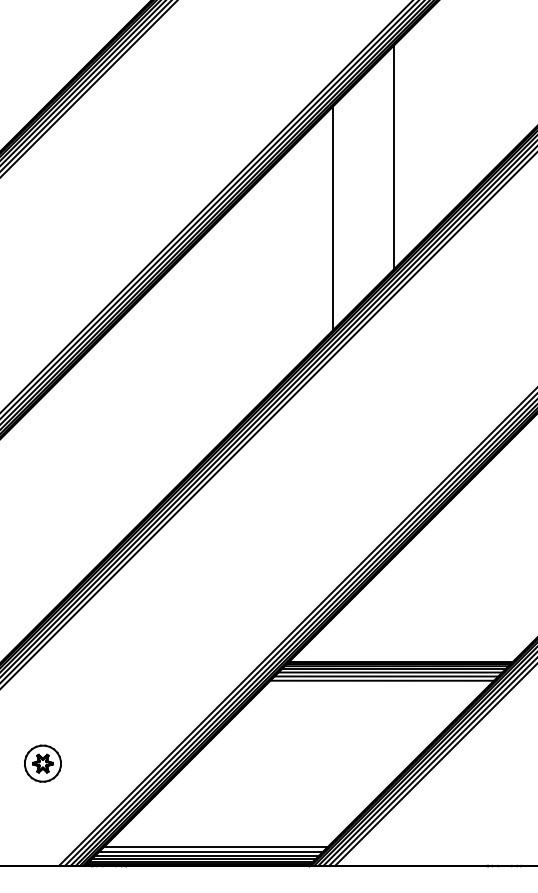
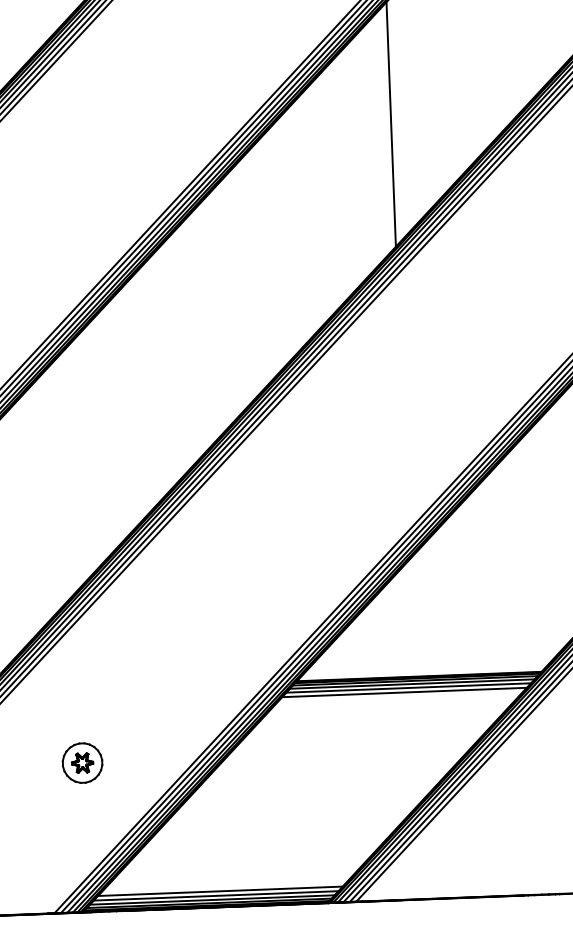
line: (333, 218) -> (327, 194), removed
line: (382, 680) -> (400, 697), removed
part: (42, 763) -> (82, 762), moved
line: (215, 847) -> (224, 886), removed

